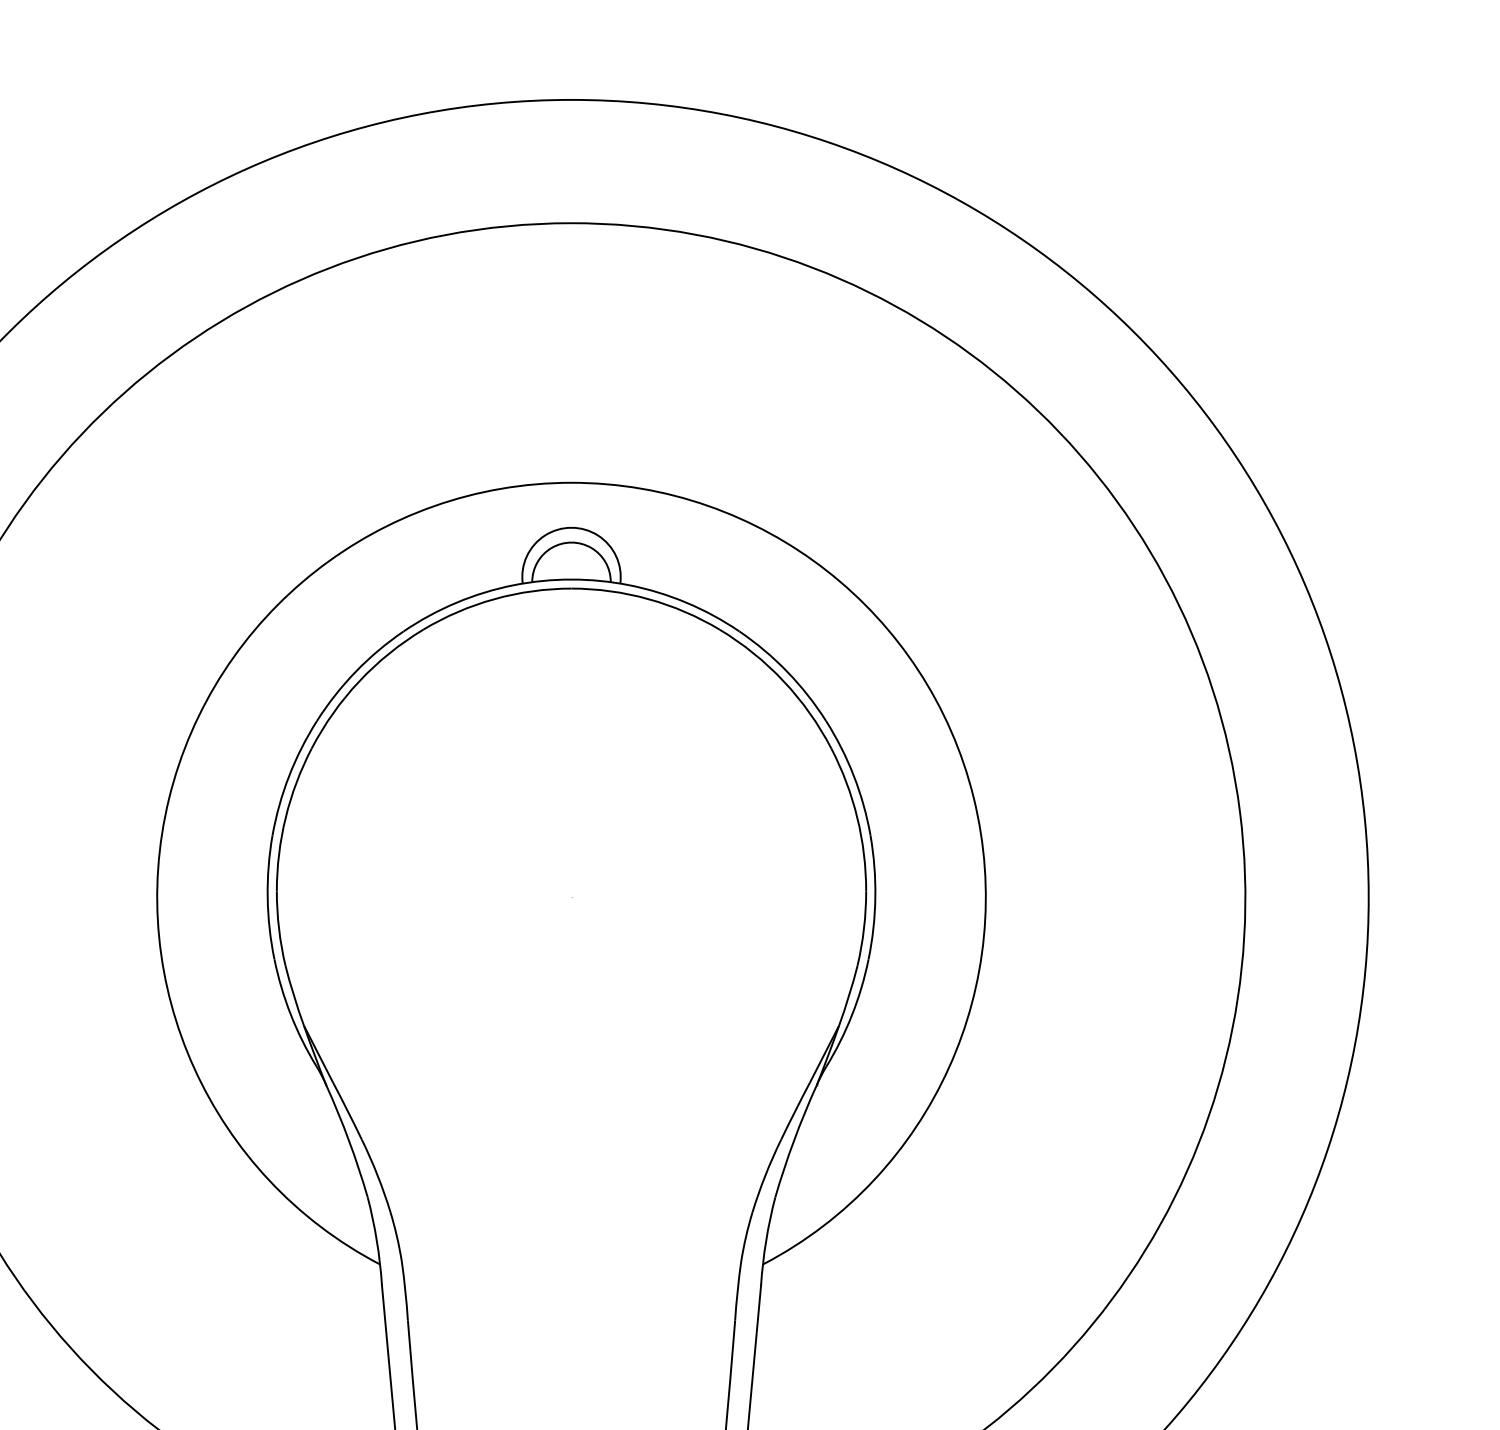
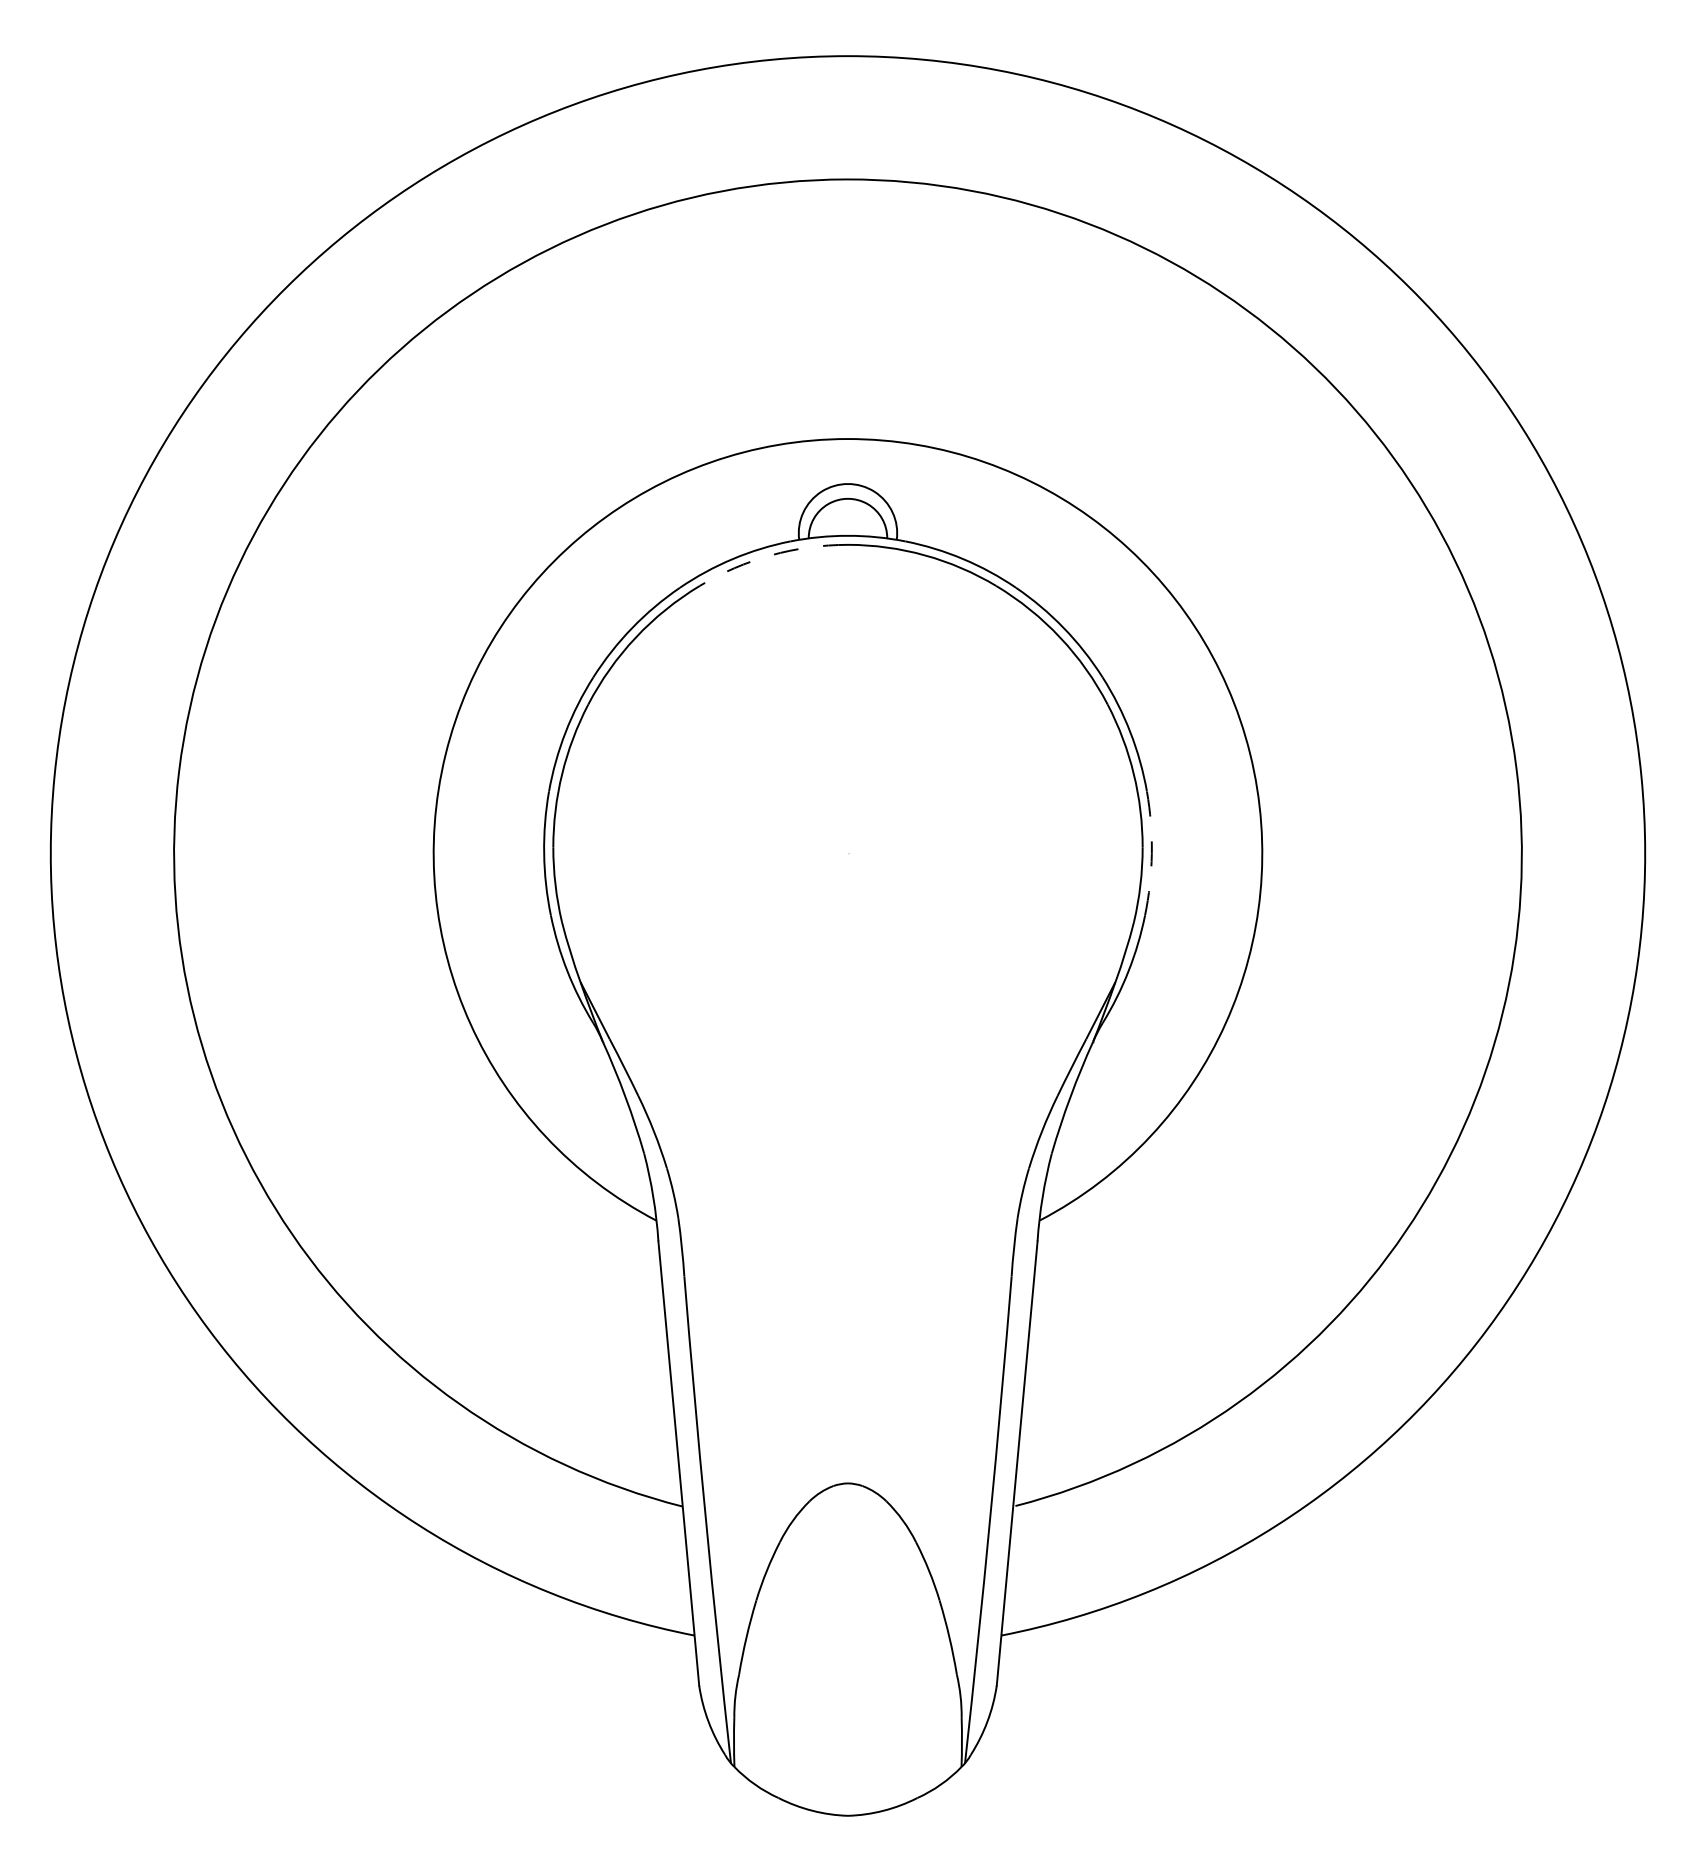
arc: (495, 599) -> (771, 555), solid -> dashed
arc: (875, 897) -> (1151, 853), solid -> dashed

